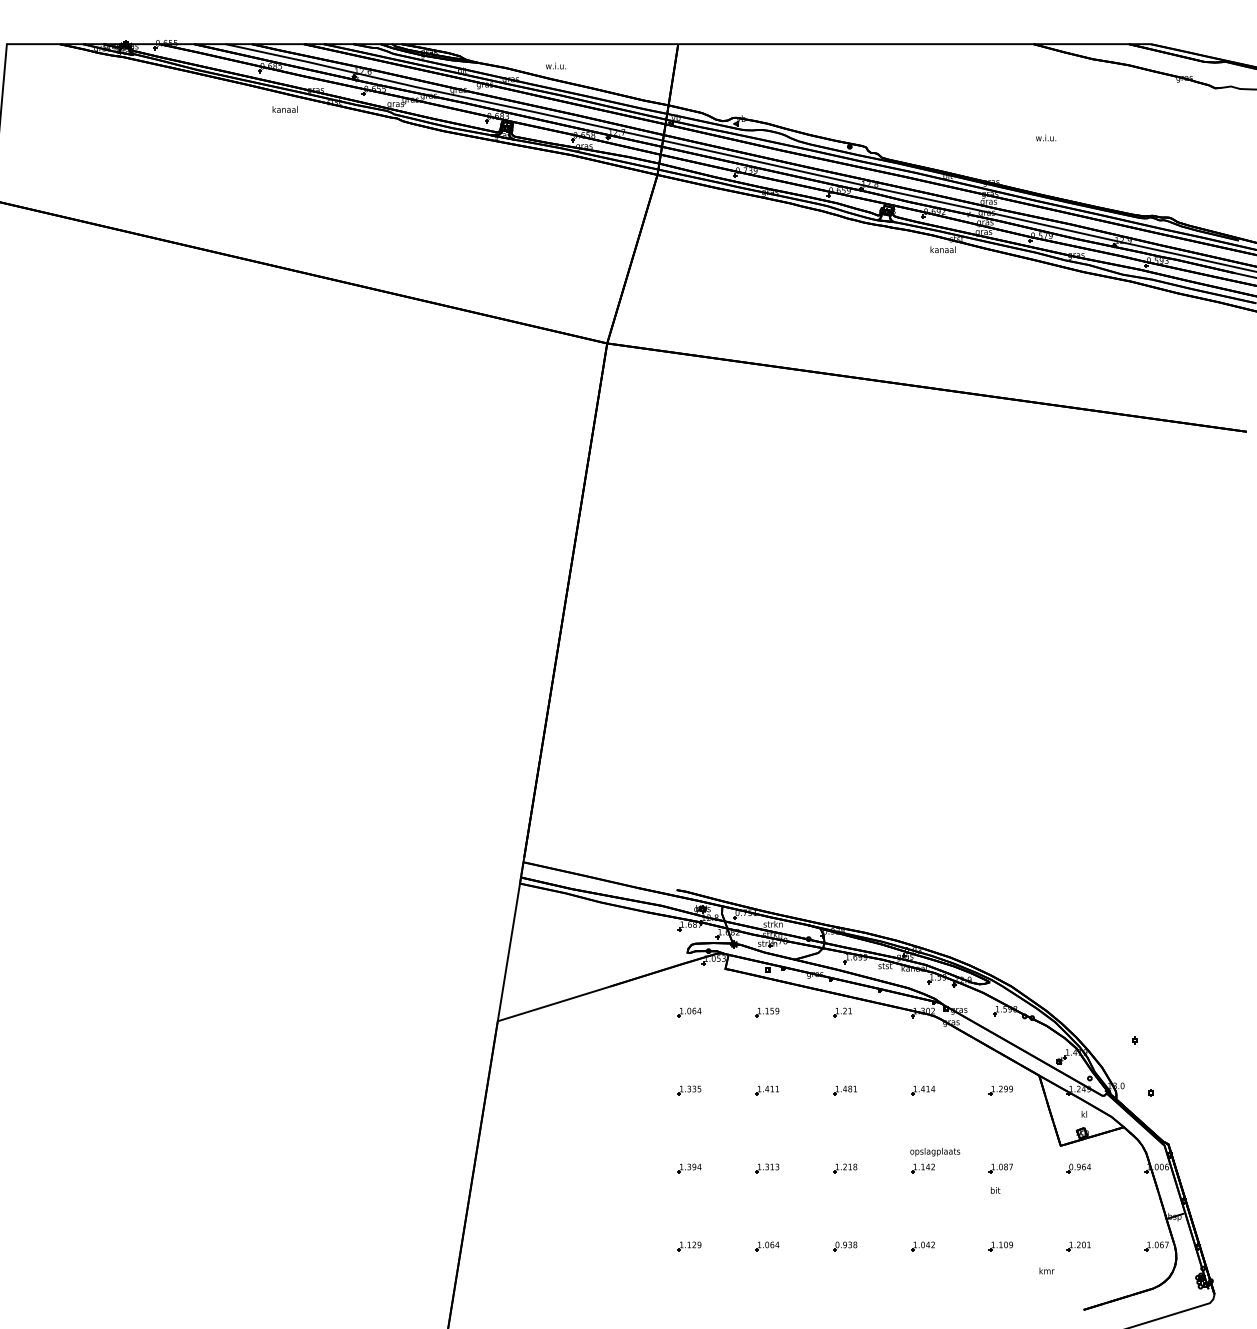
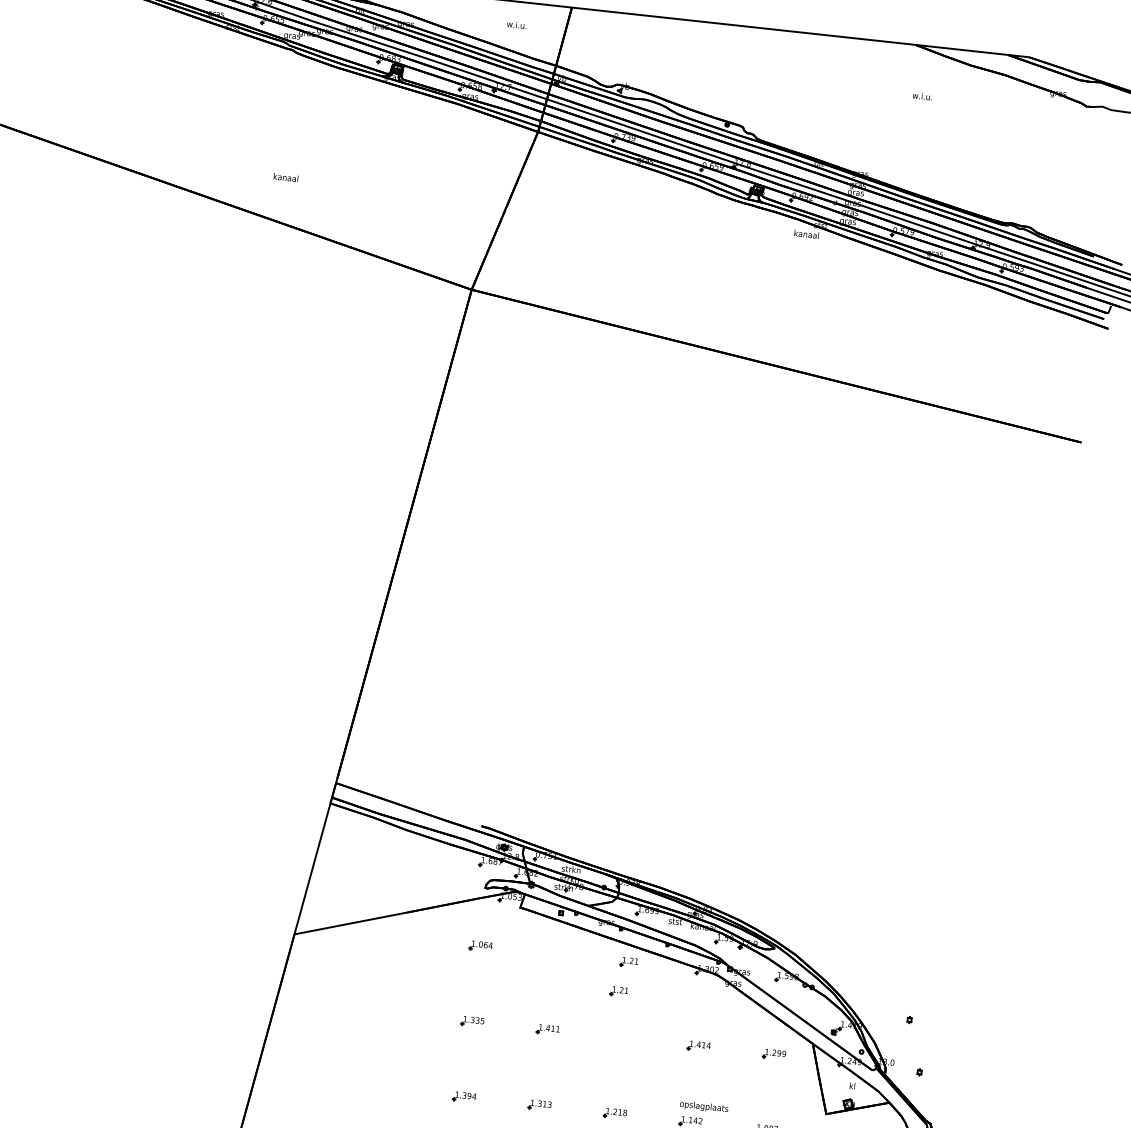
text: (555, 65) -> (516, 24), moved
text: (284, 109) -> (285, 177), moved
text: (1046, 137) -> (922, 95), moved
part: (767, 1012) -> (556, 954), removed
part: (835, 1043) -> (619, 991), added
part: (844, 1090) -> (622, 1037), removed

